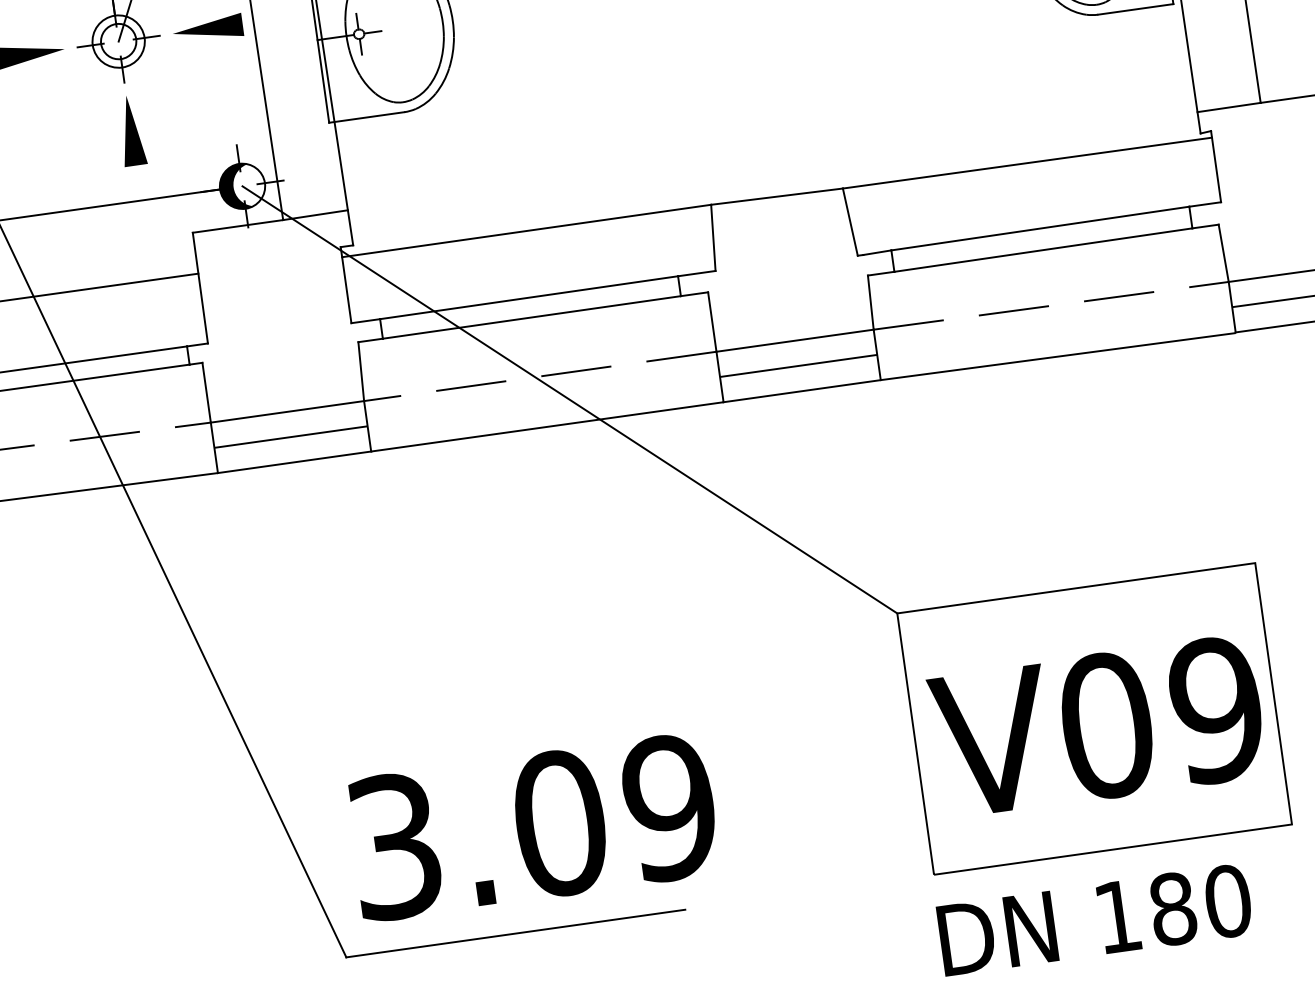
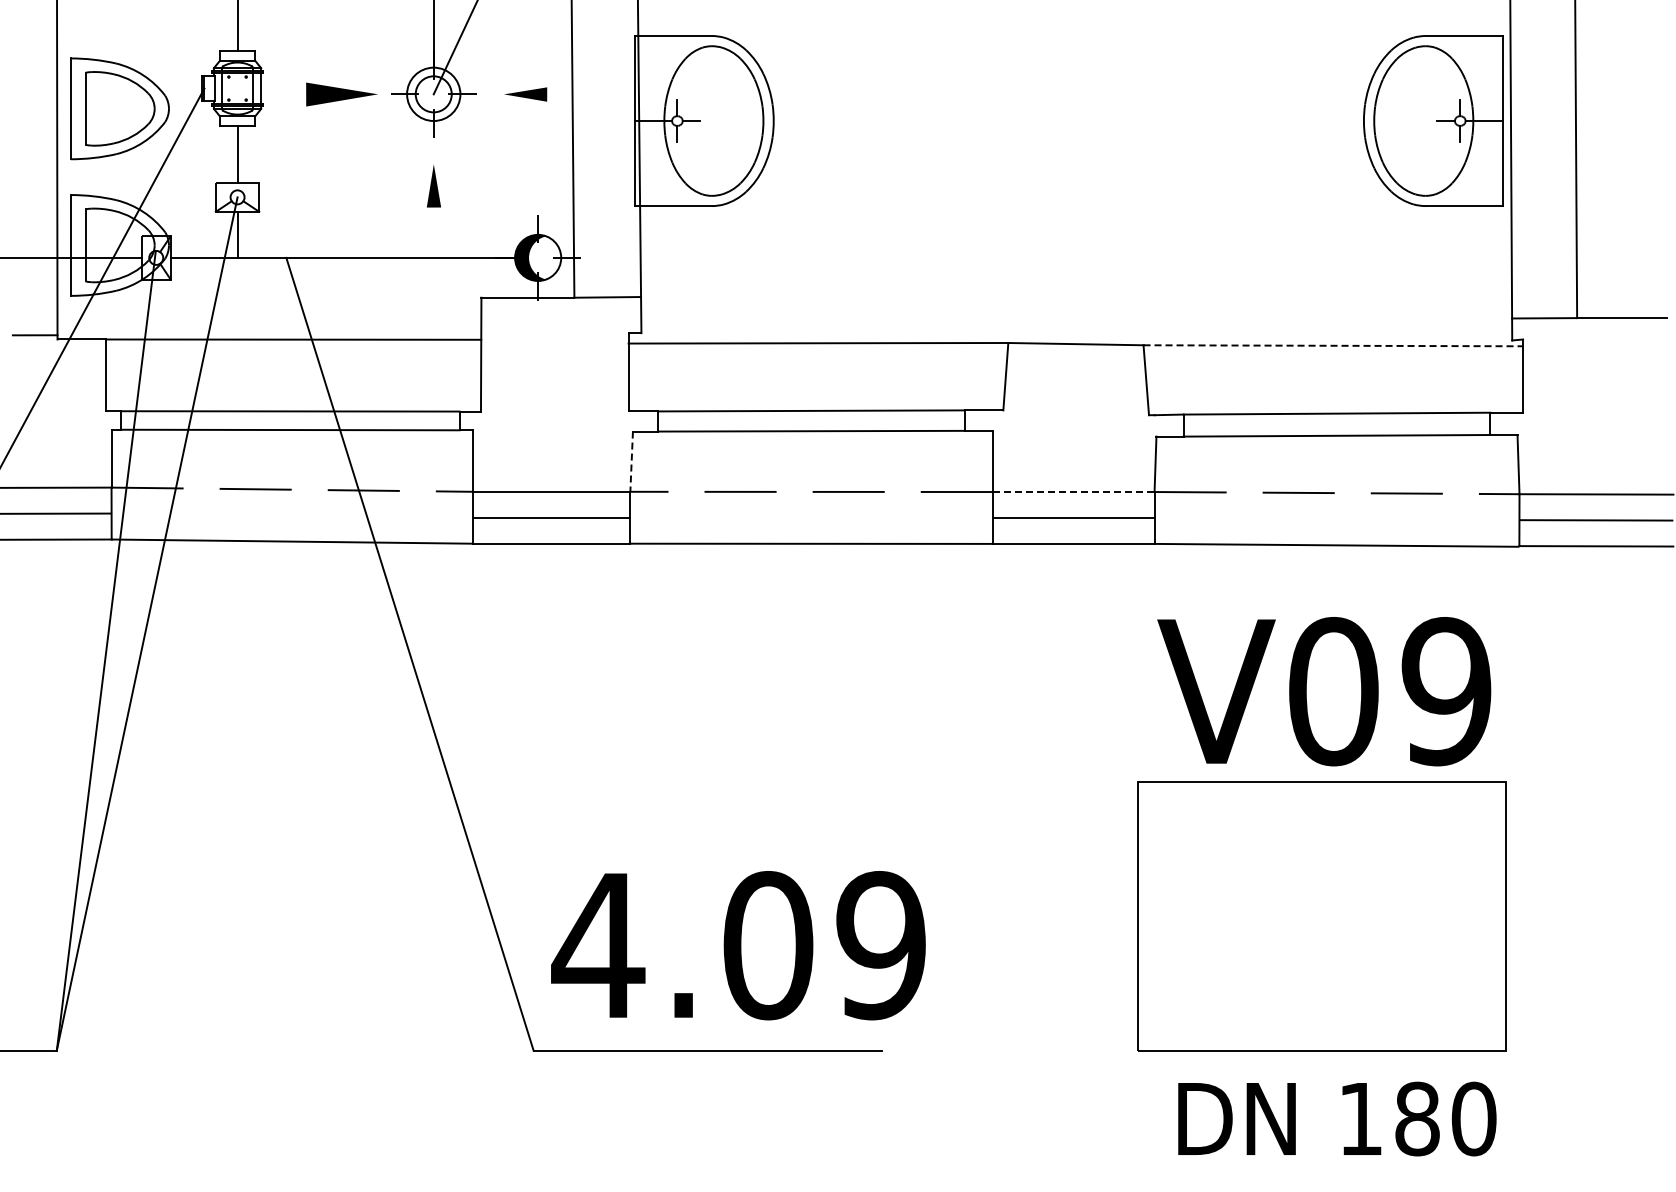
part: (207, 29) -> (525, 94), size x0.6
part: (130, 130) -> (433, 185), size x0.6
line: (1027, 162) -> (1333, 345), solid -> dashed
line: (794, 341) -> (1073, 492), solid -> dashed
line: (361, 372) -> (631, 462), solid -> dashed
line: (570, 399) -> (838, 519), removed
text: (1097, 726) -> (1324, 691), moved
text: (395, 846) -> (598, 945), 3.09 -> 4.09
text: (1095, 919) -> (1337, 1118), moved

